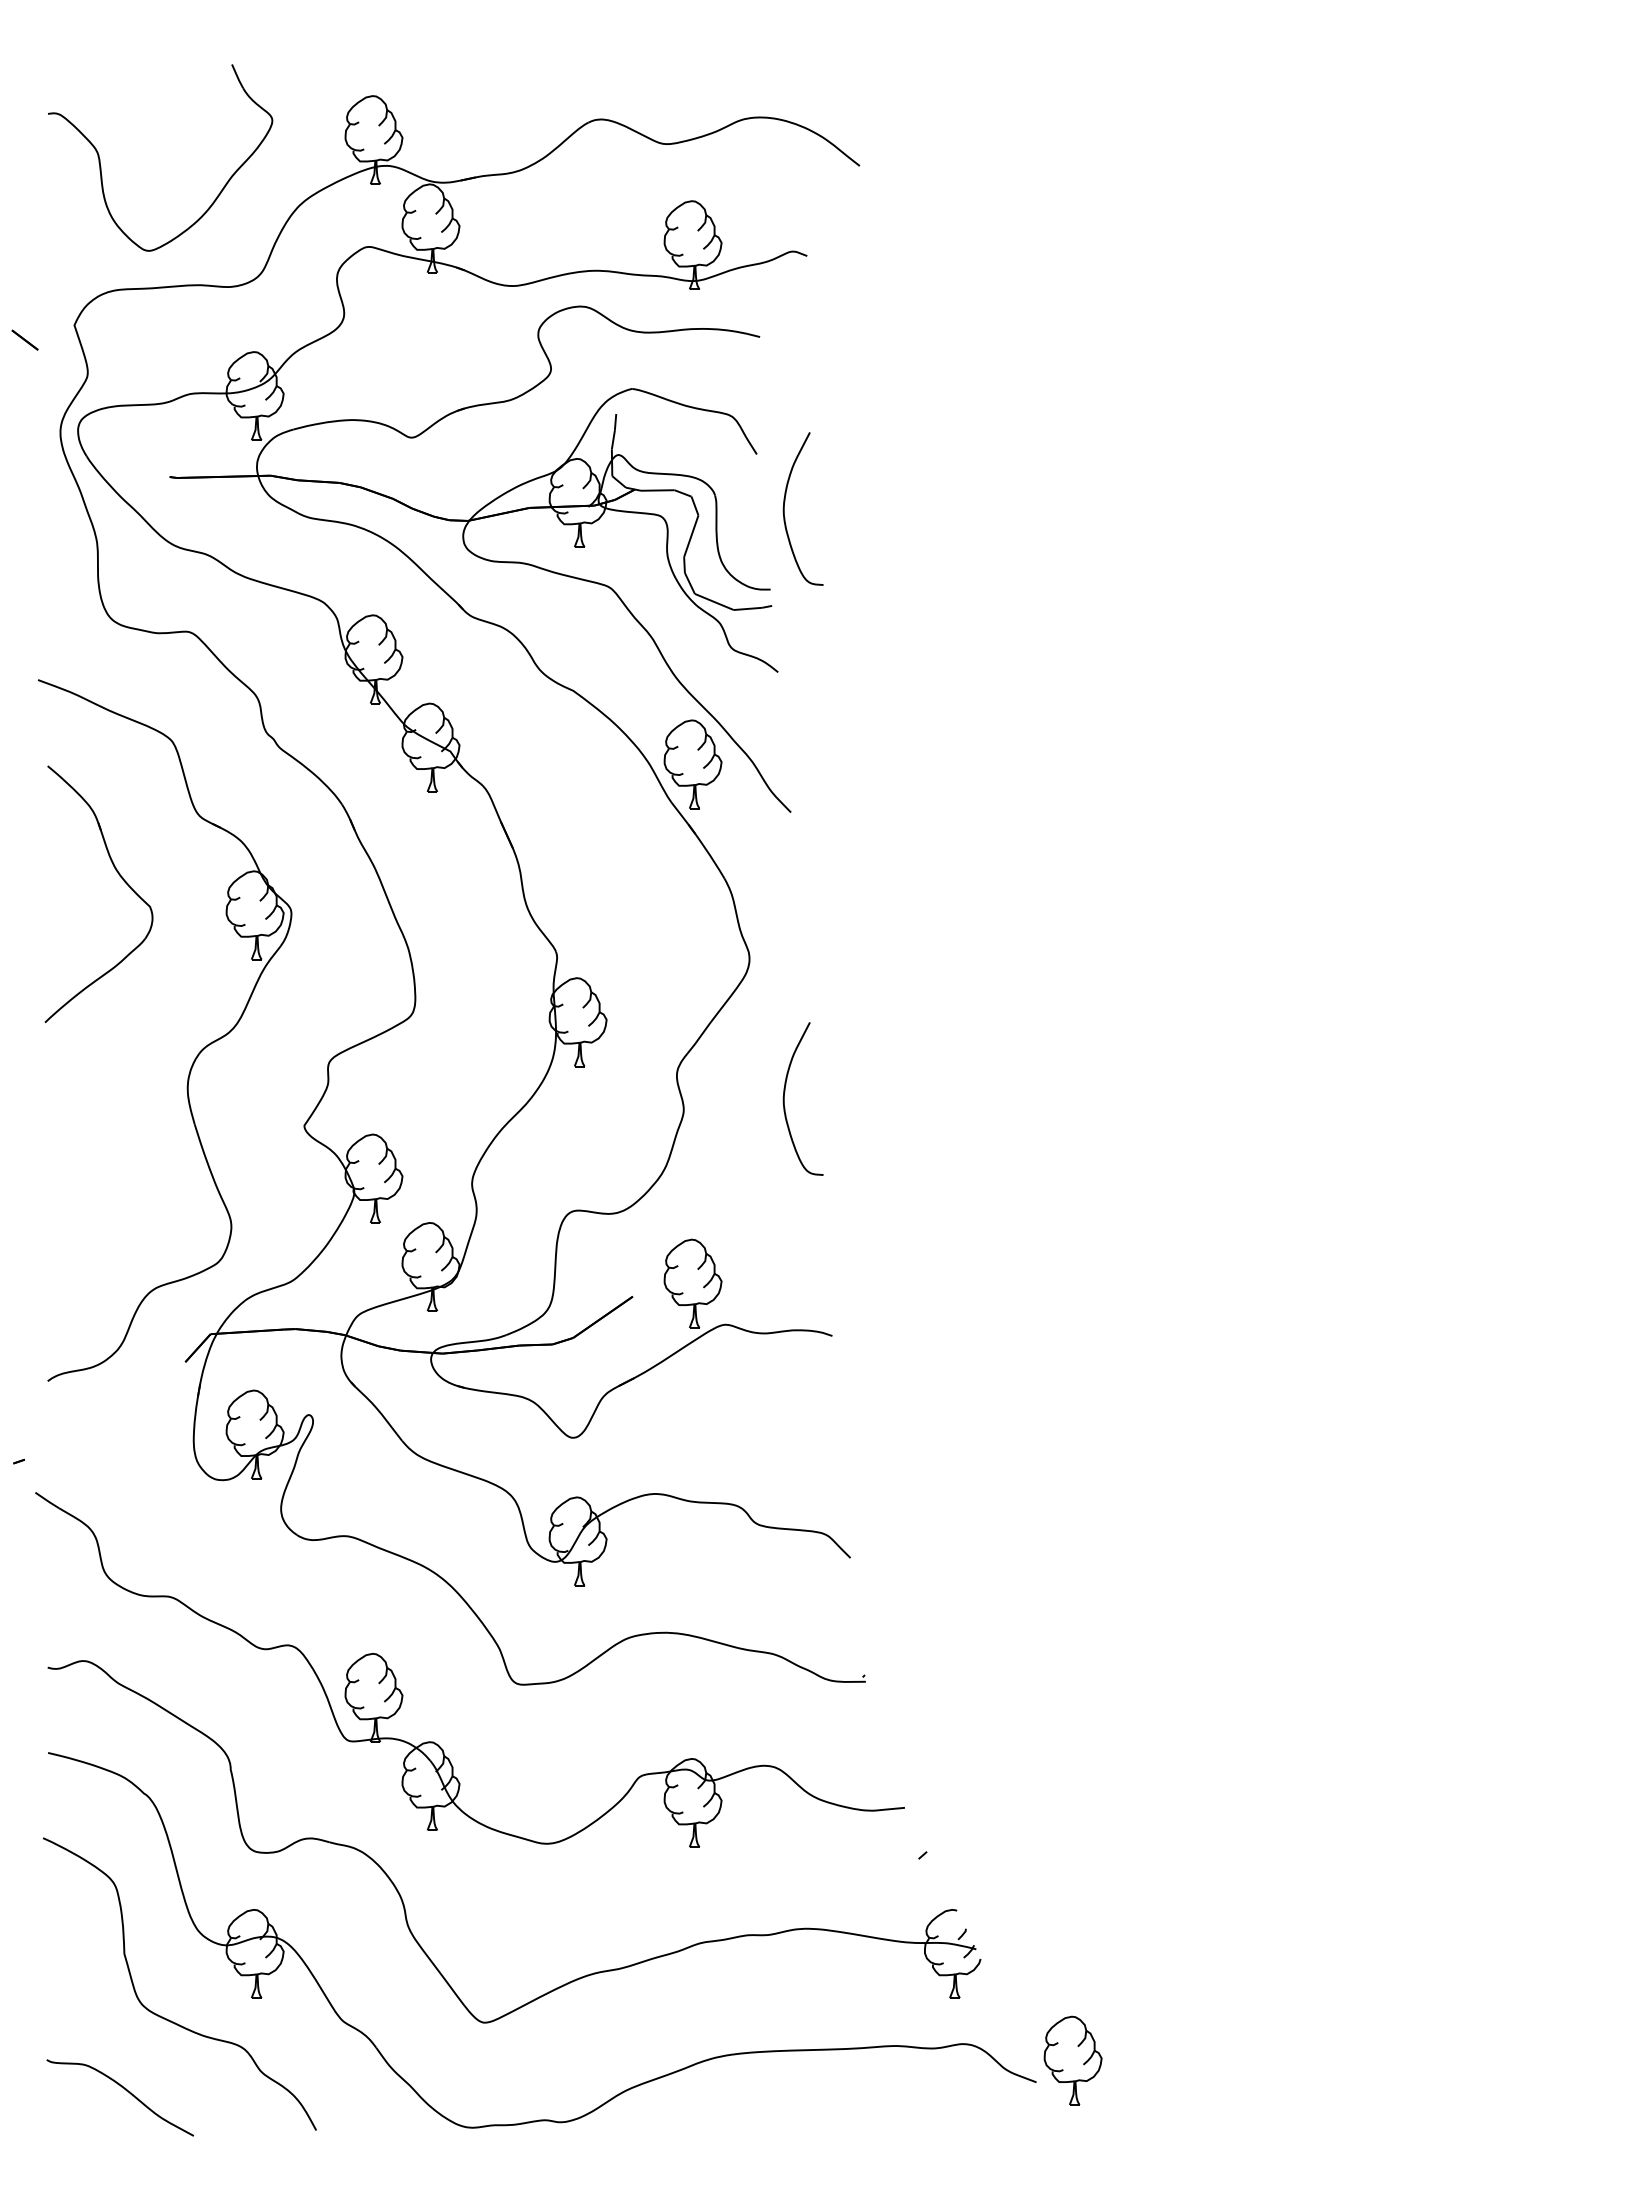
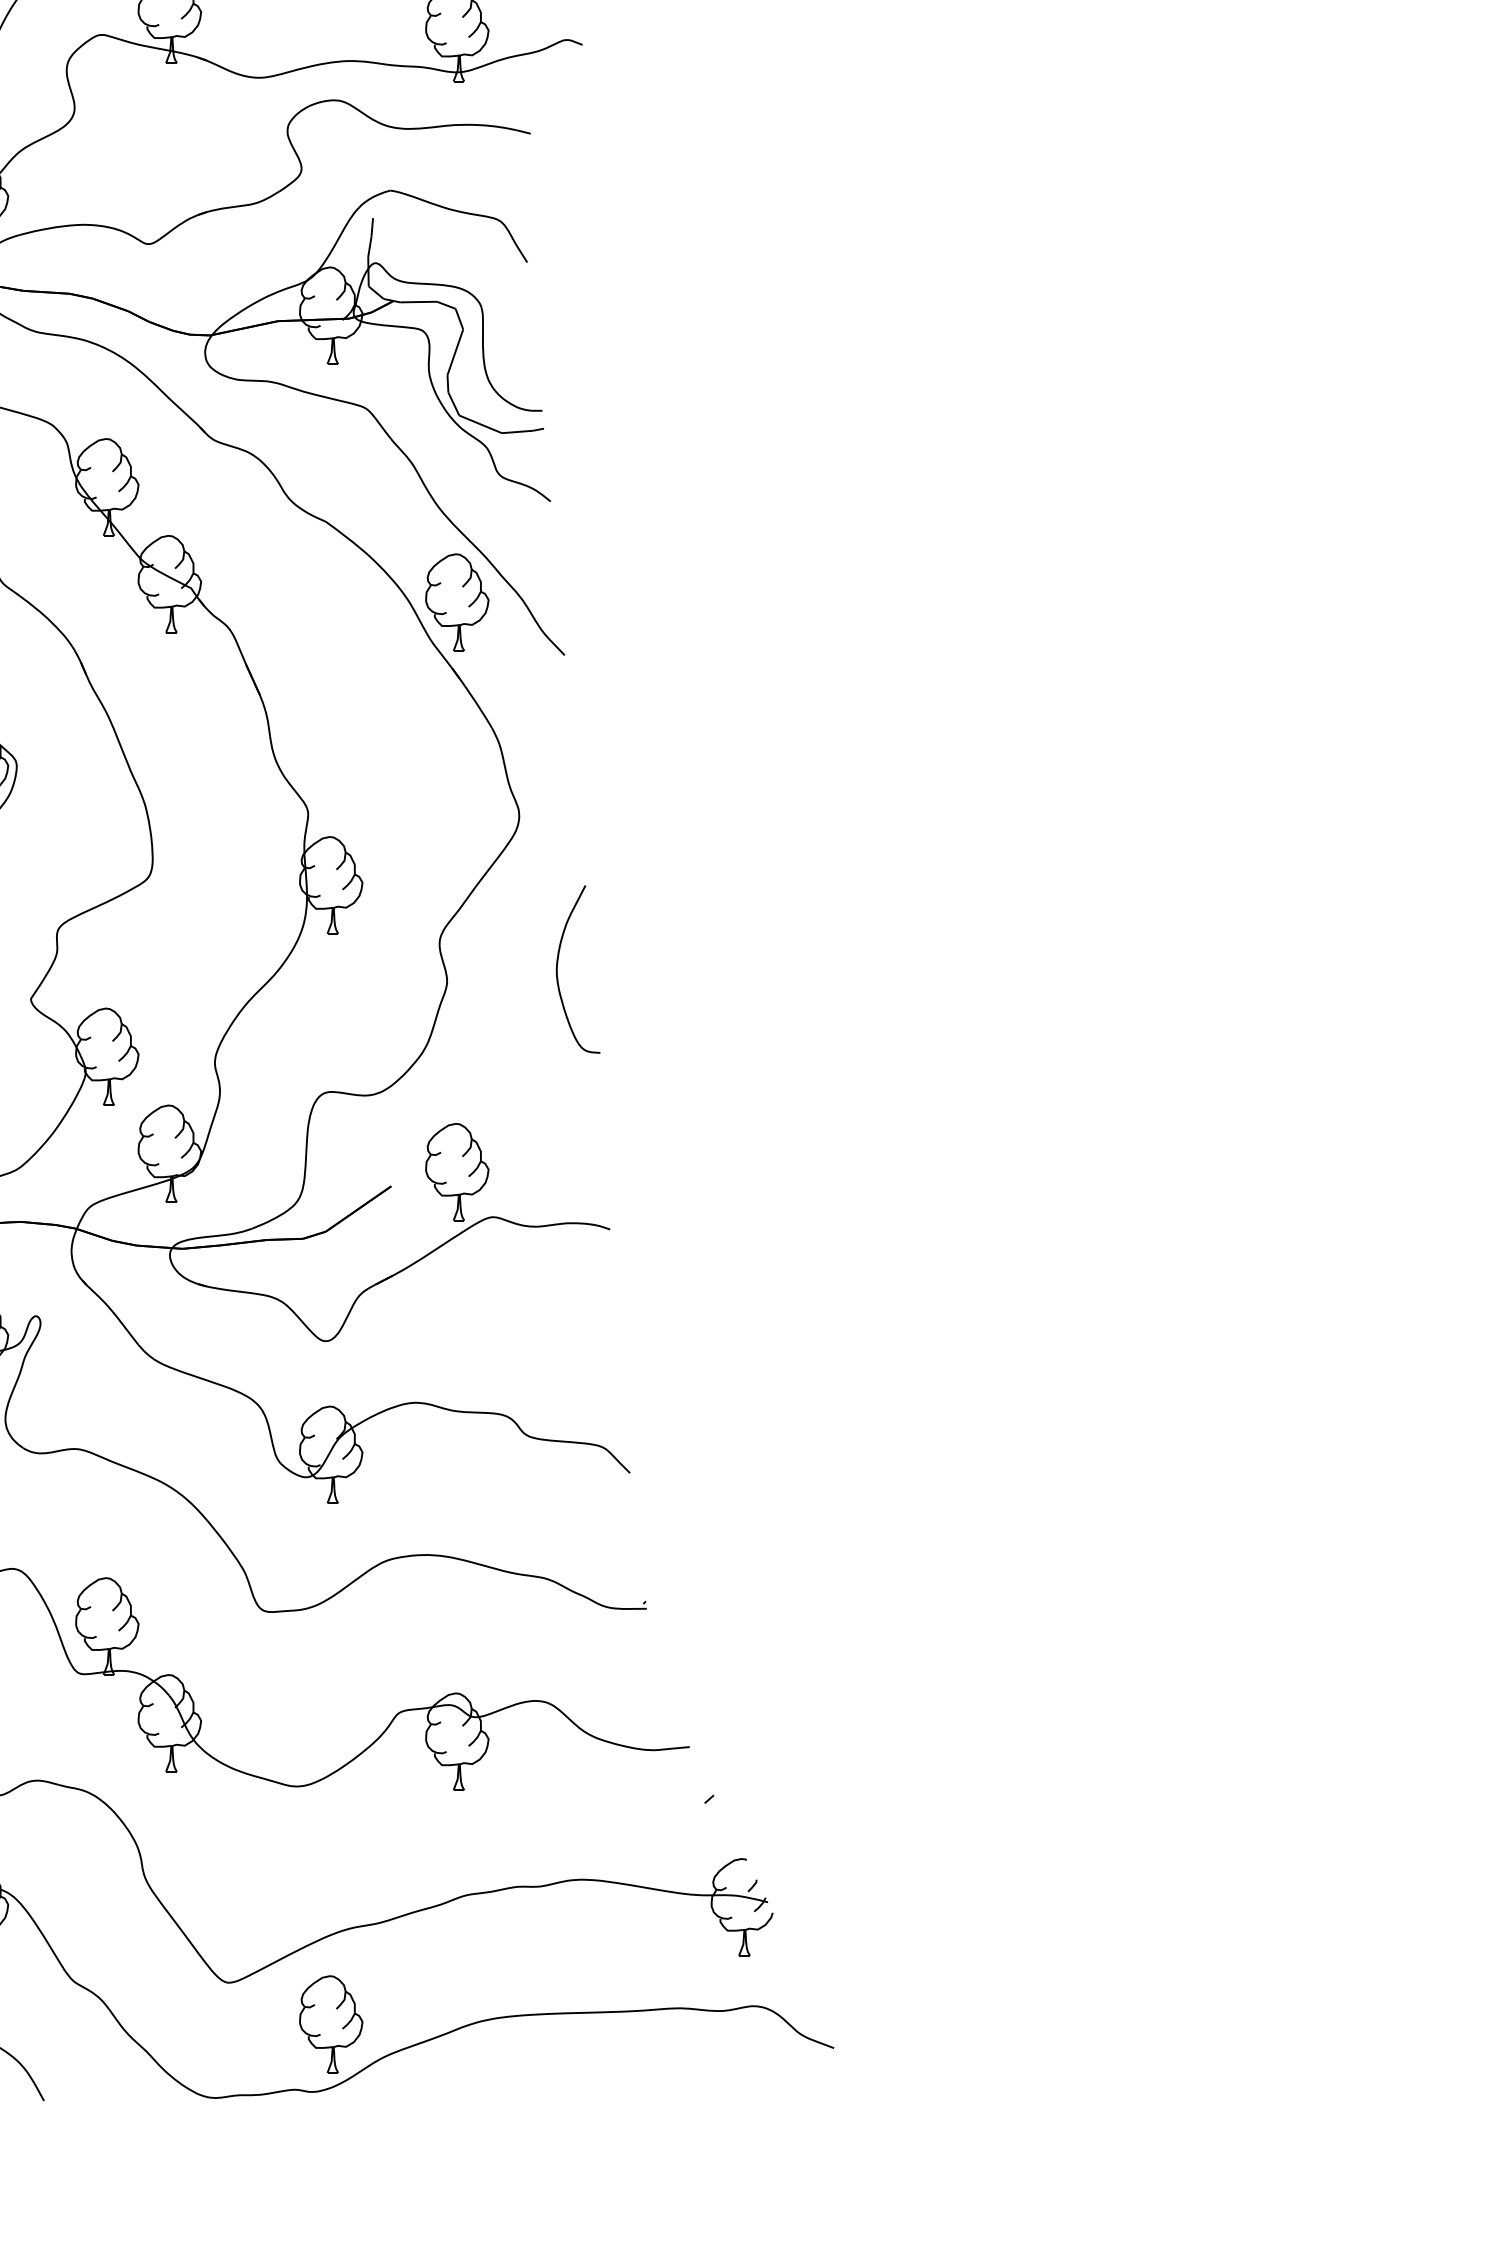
curve: (784, 508) -> (557, 321), removed
part: (1072, 2060) -> (330, 2024), moved

